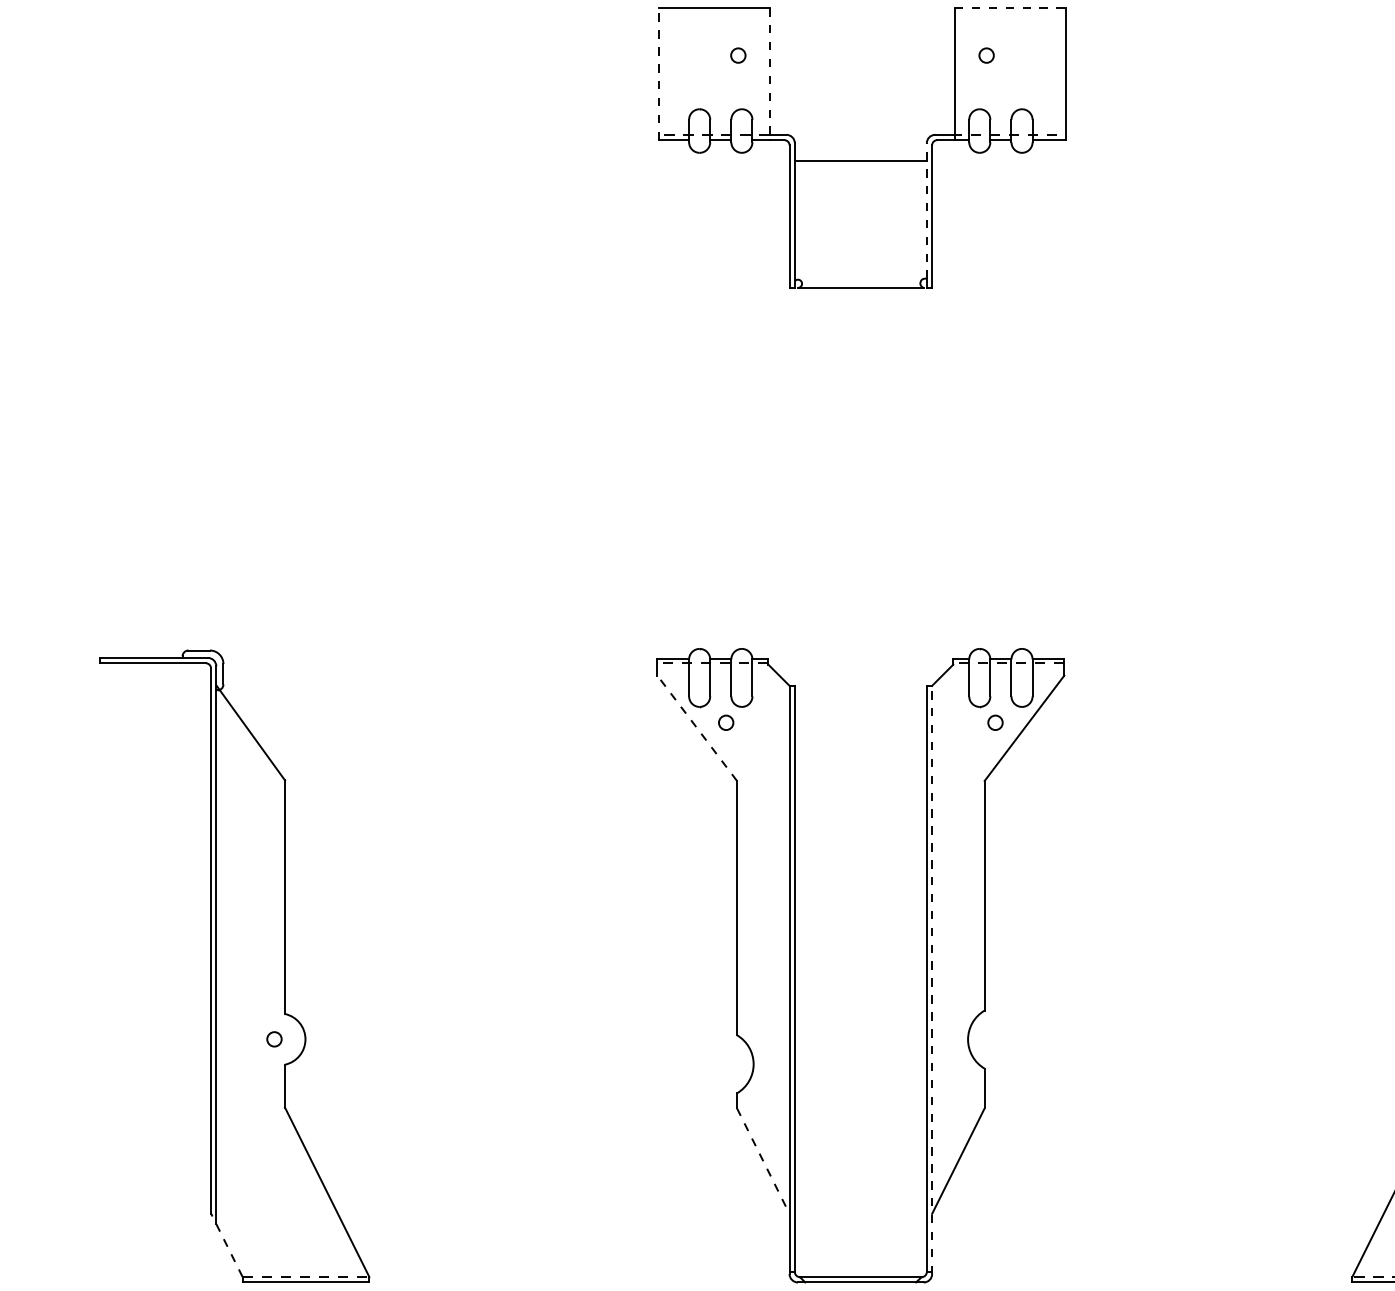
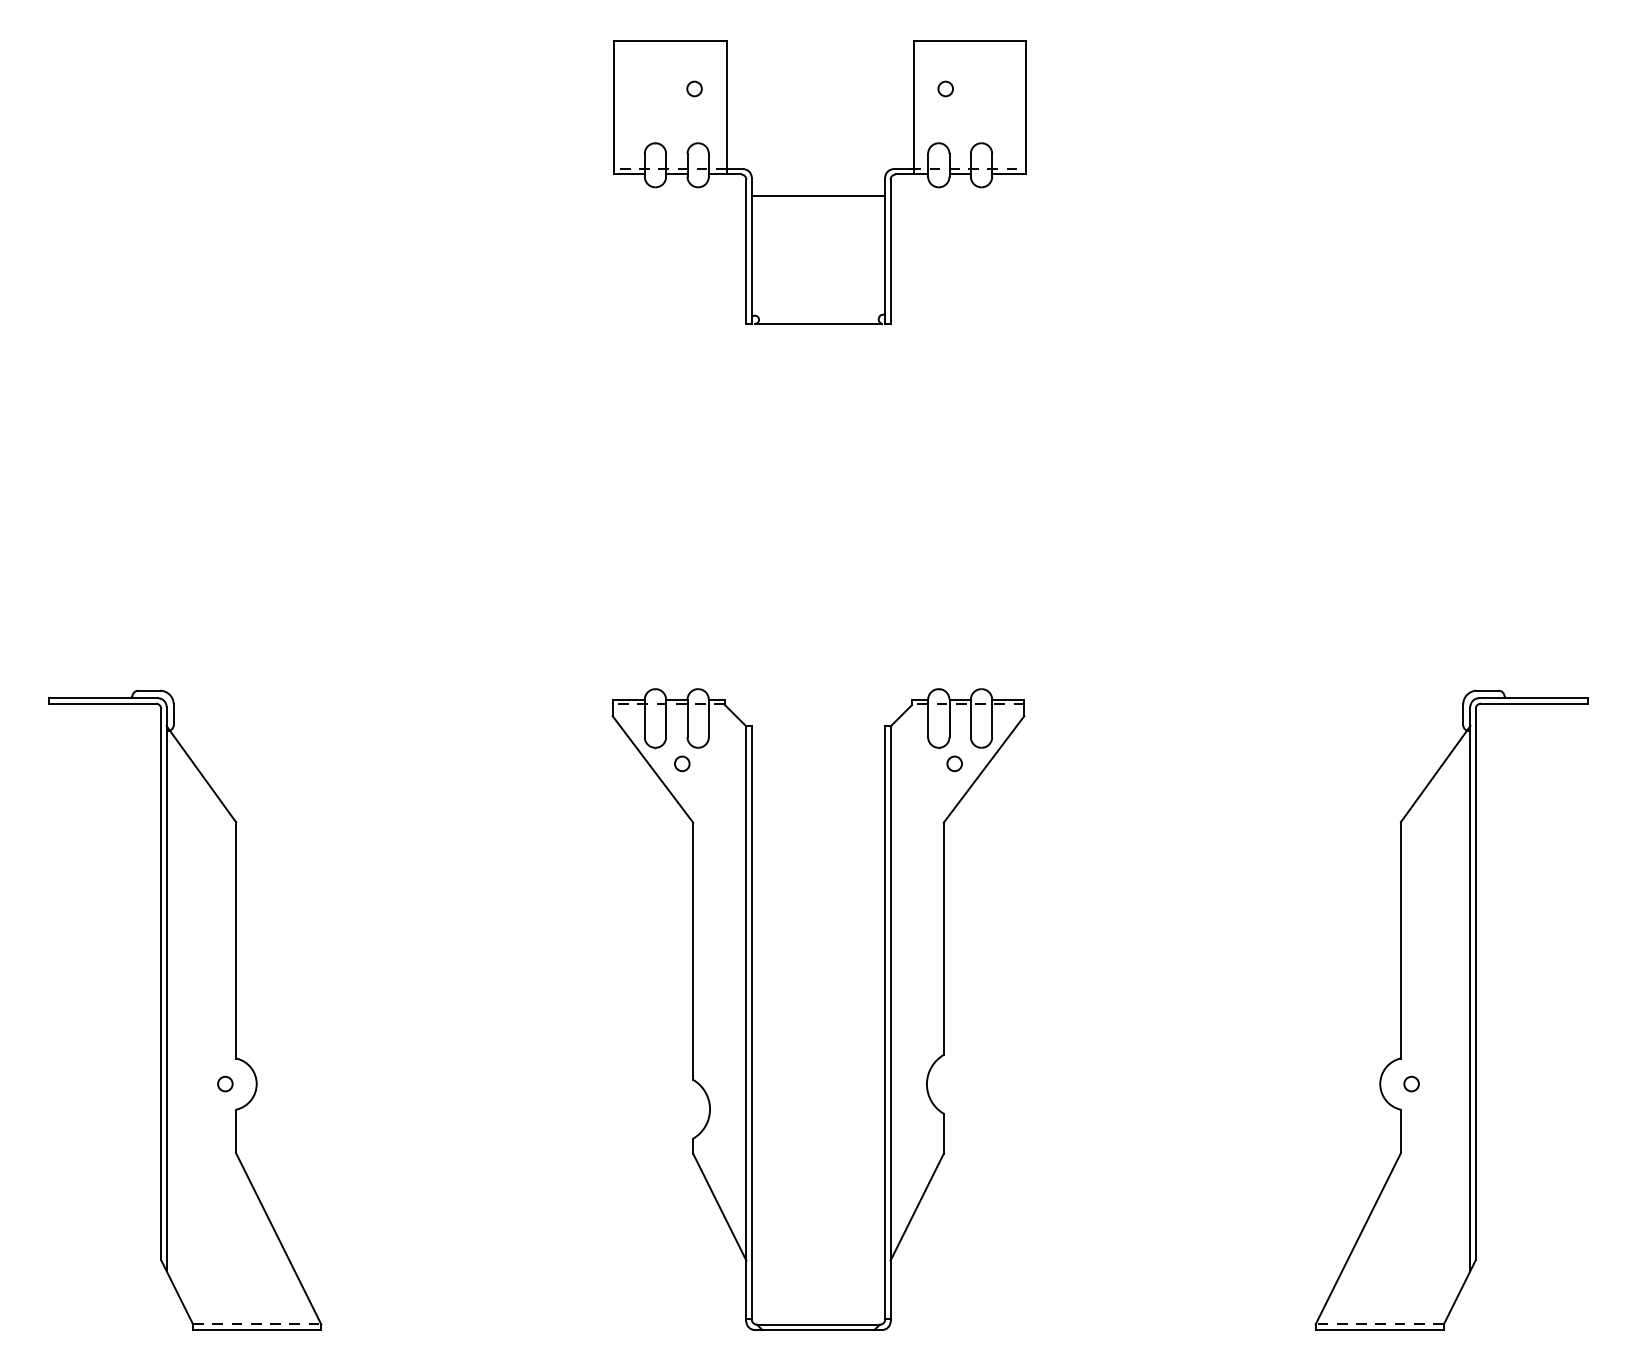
line: (1011, 7) -> (970, 40), dashed -> solid
line: (659, 73) -> (614, 107), dashed -> solid
line: (769, 73) -> (726, 107), dashed -> solid
line: (927, 211) -> (885, 246), dashed -> solid
line: (696, 728) -> (652, 769), dashed -> solid
line: (932, 979) -> (890, 1023), dashed -> solid
line: (762, 1161) -> (719, 1207), dashed -> solid
line: (227, 1245) -> (177, 1292), dashed -> solid

